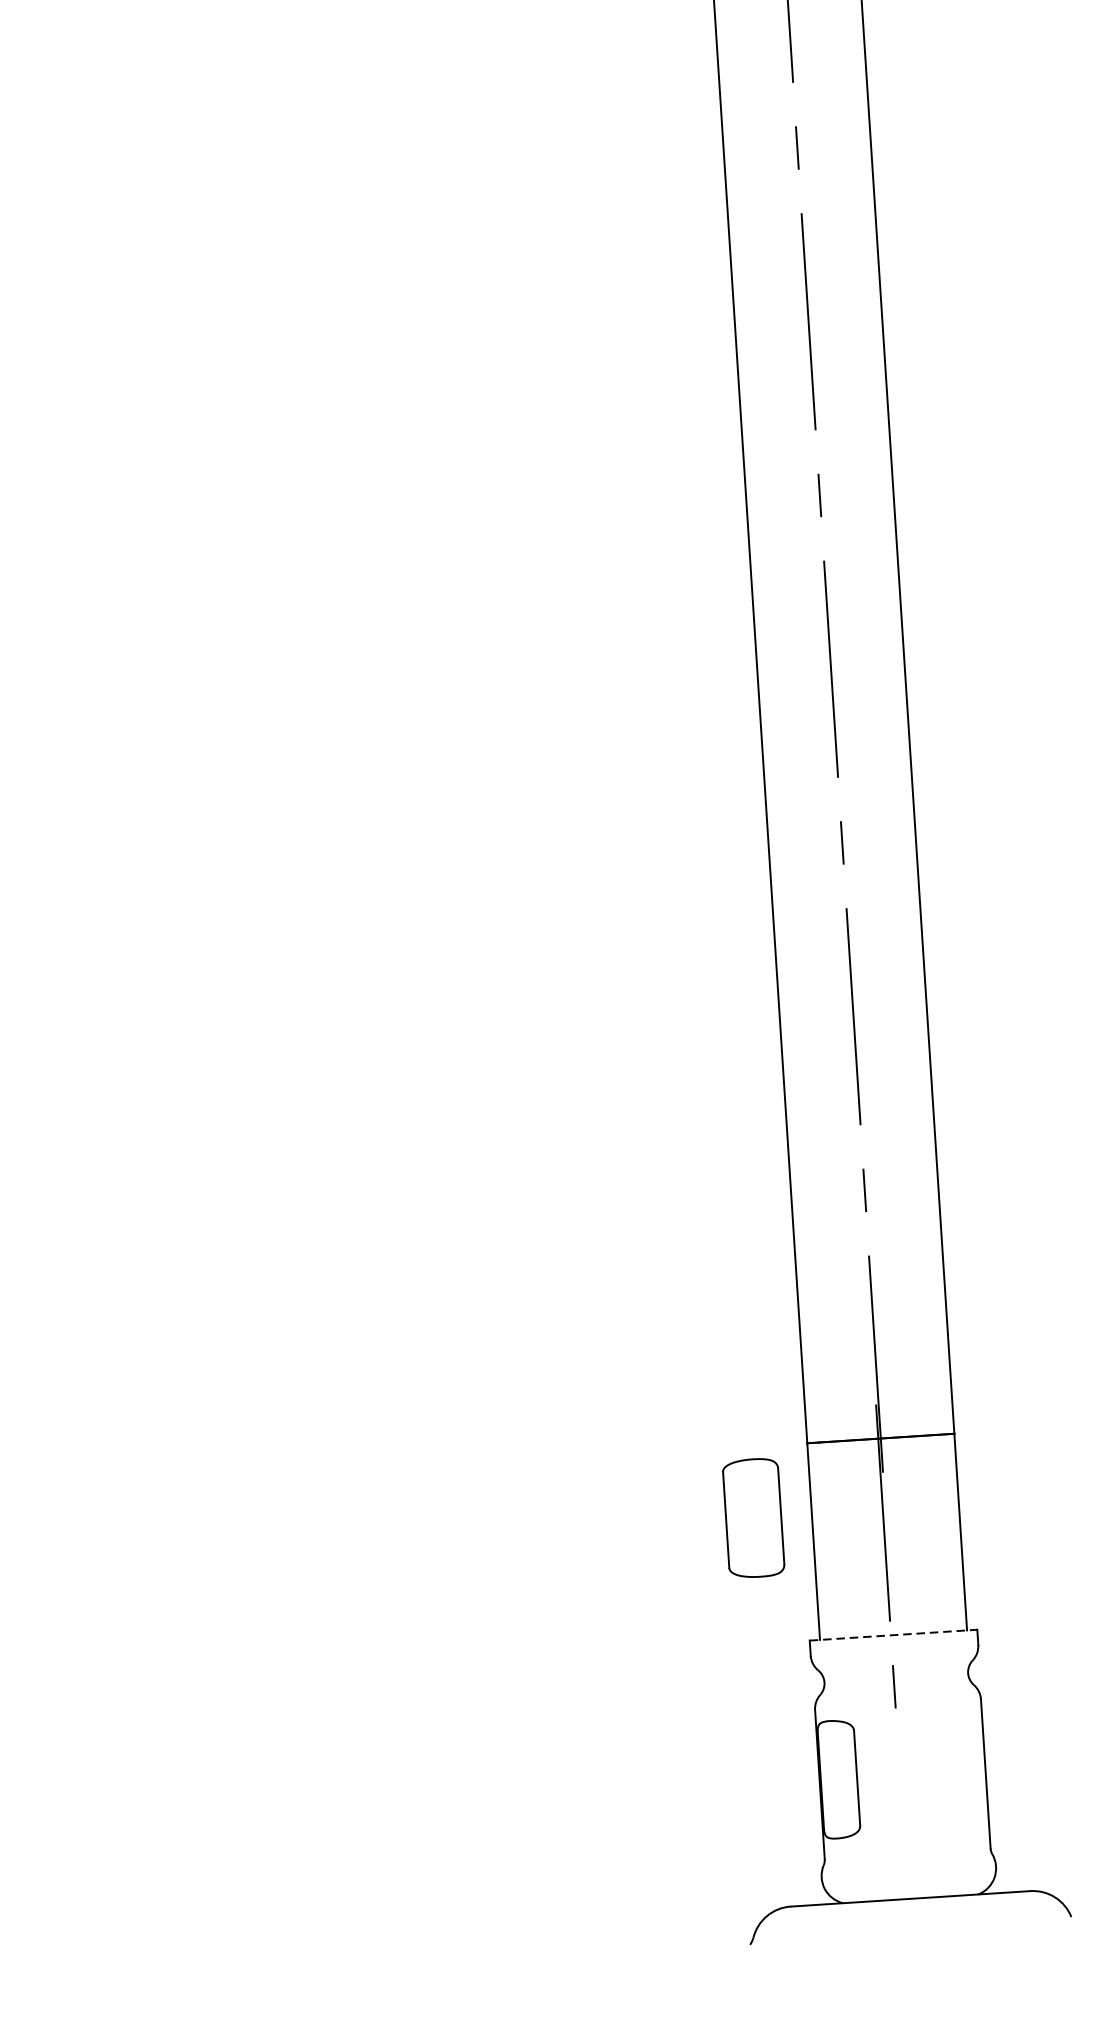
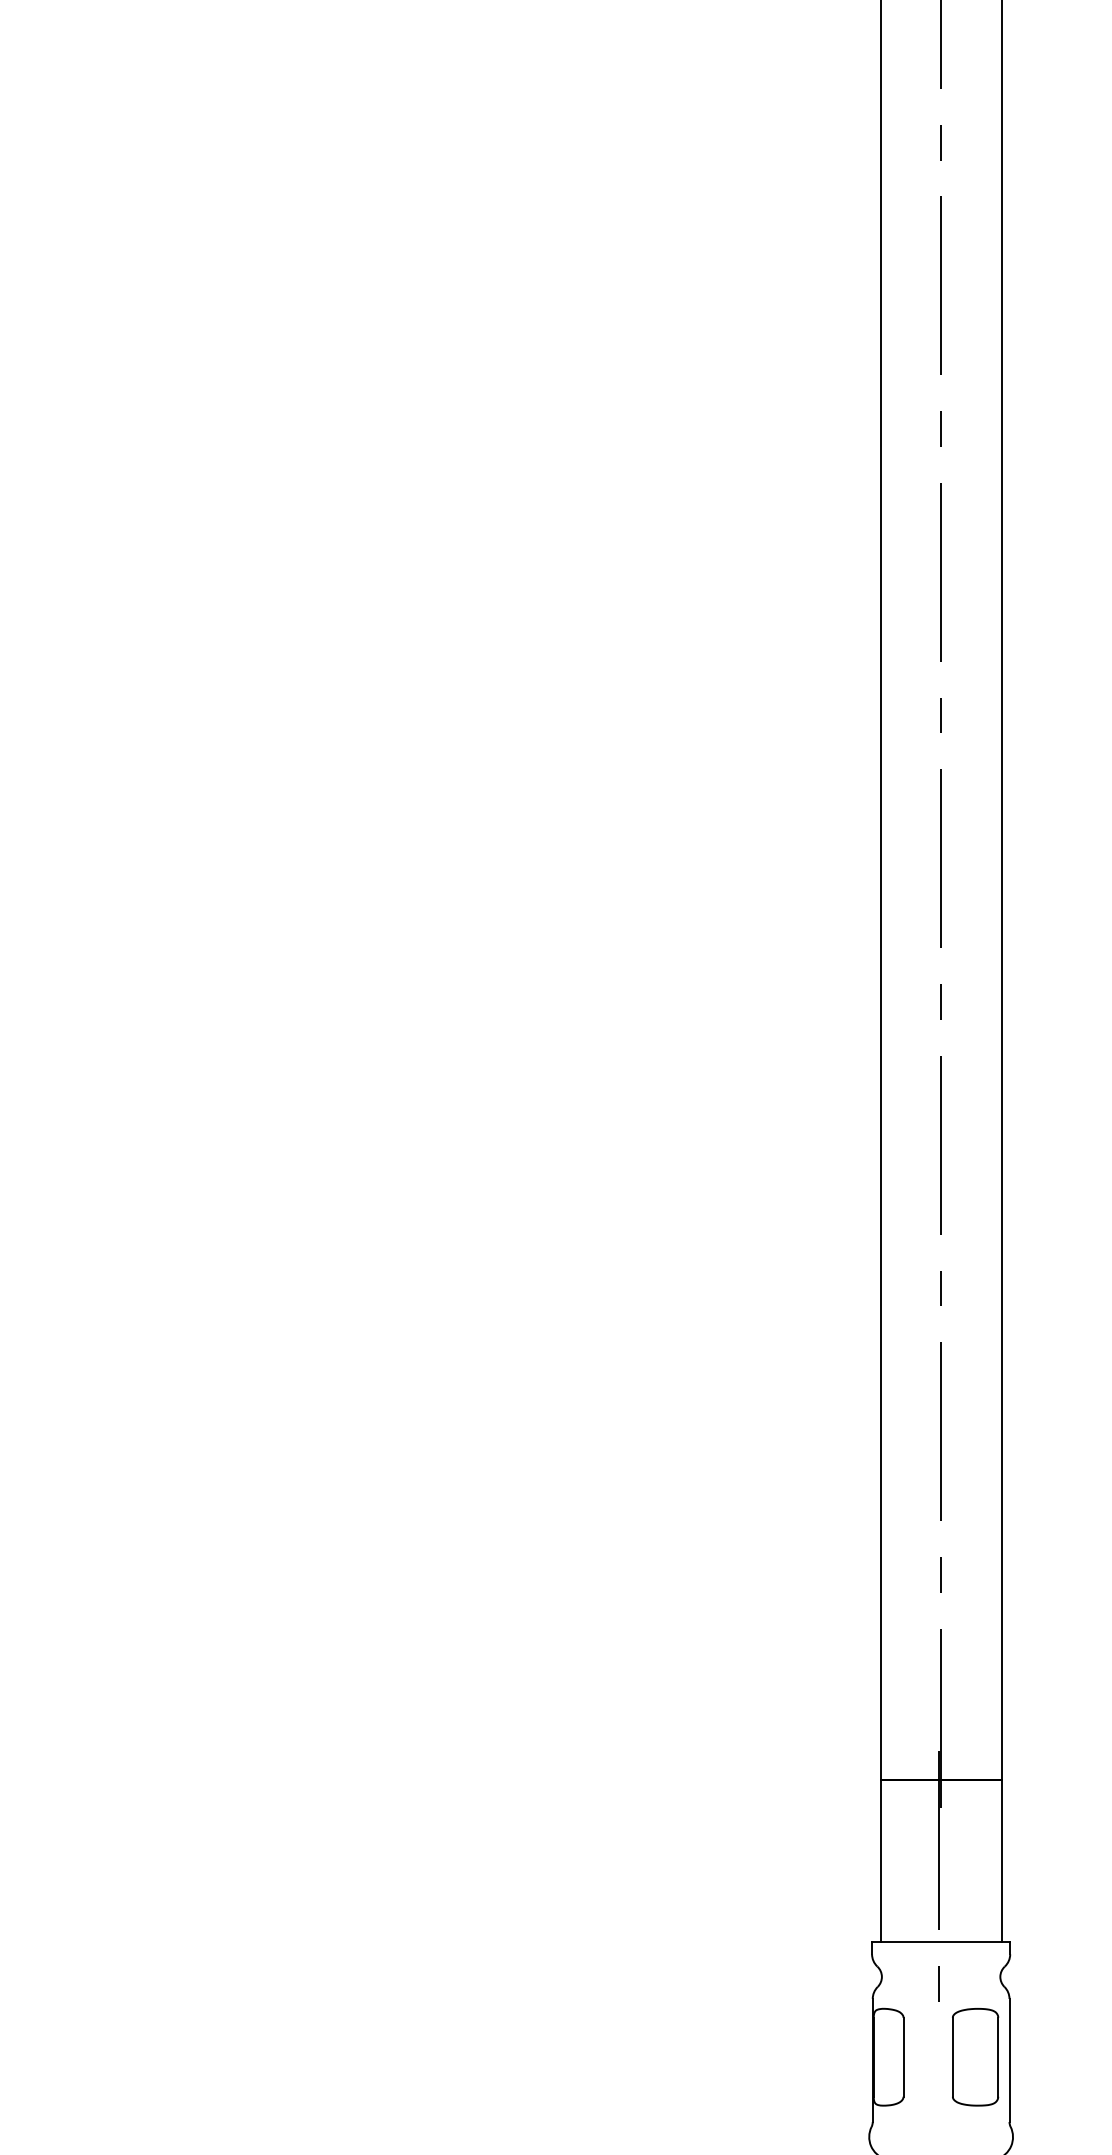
part: (753, 1518) -> (975, 2057), moved
line: (893, 1634) -> (941, 1941), dashed -> solid

